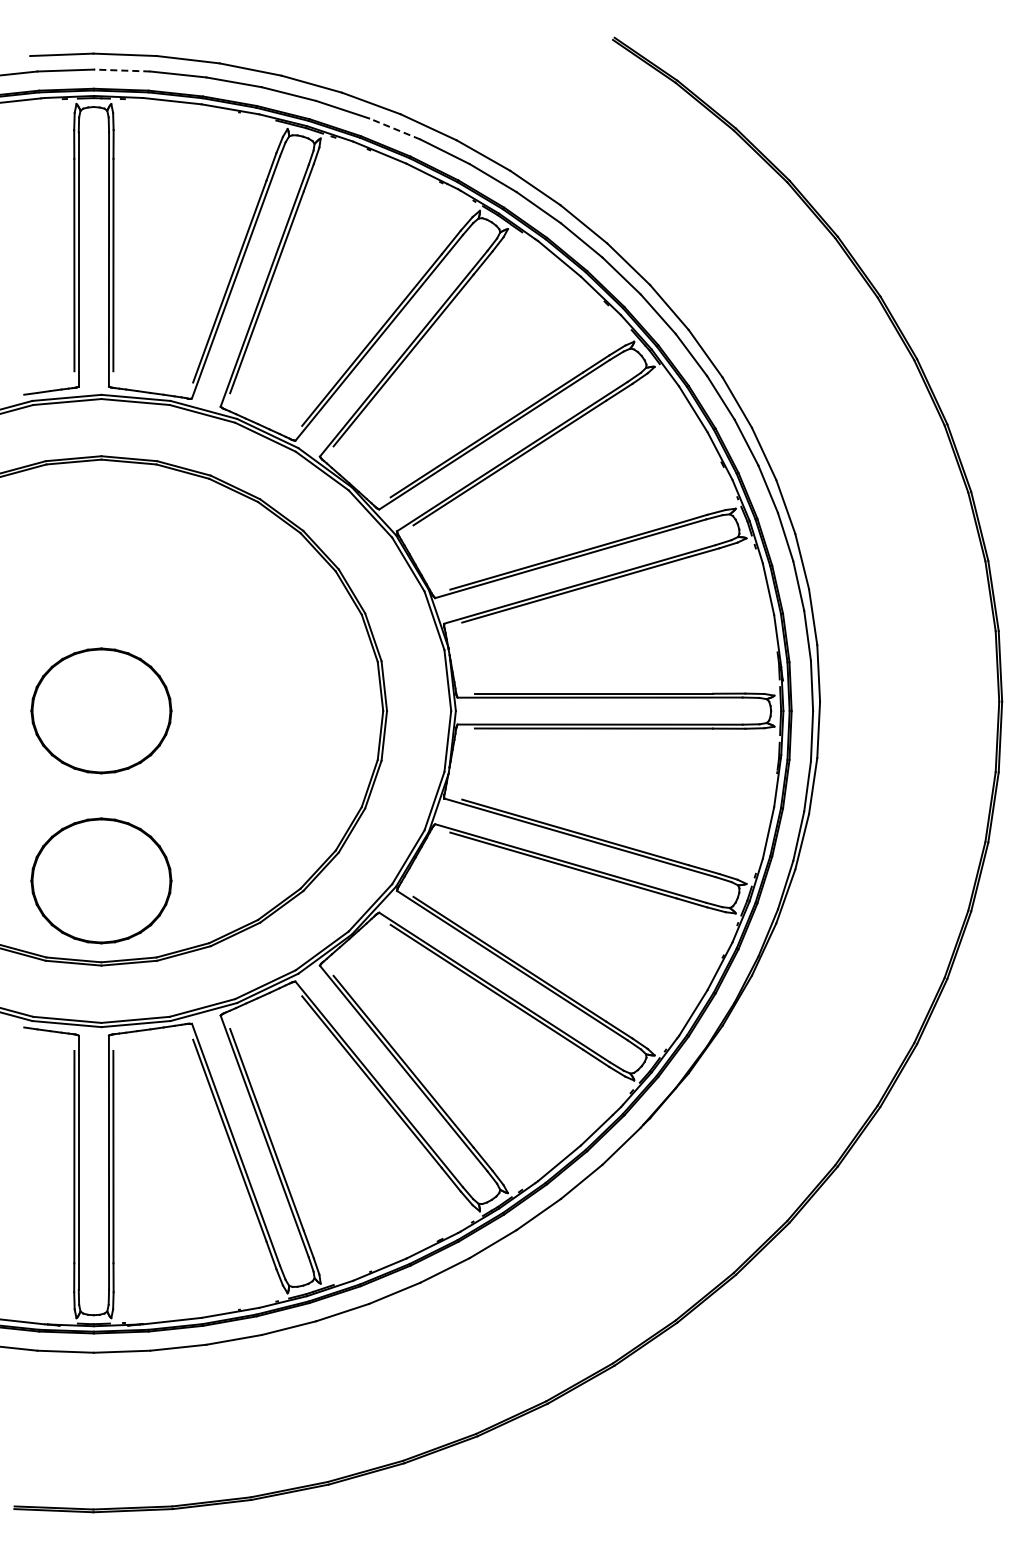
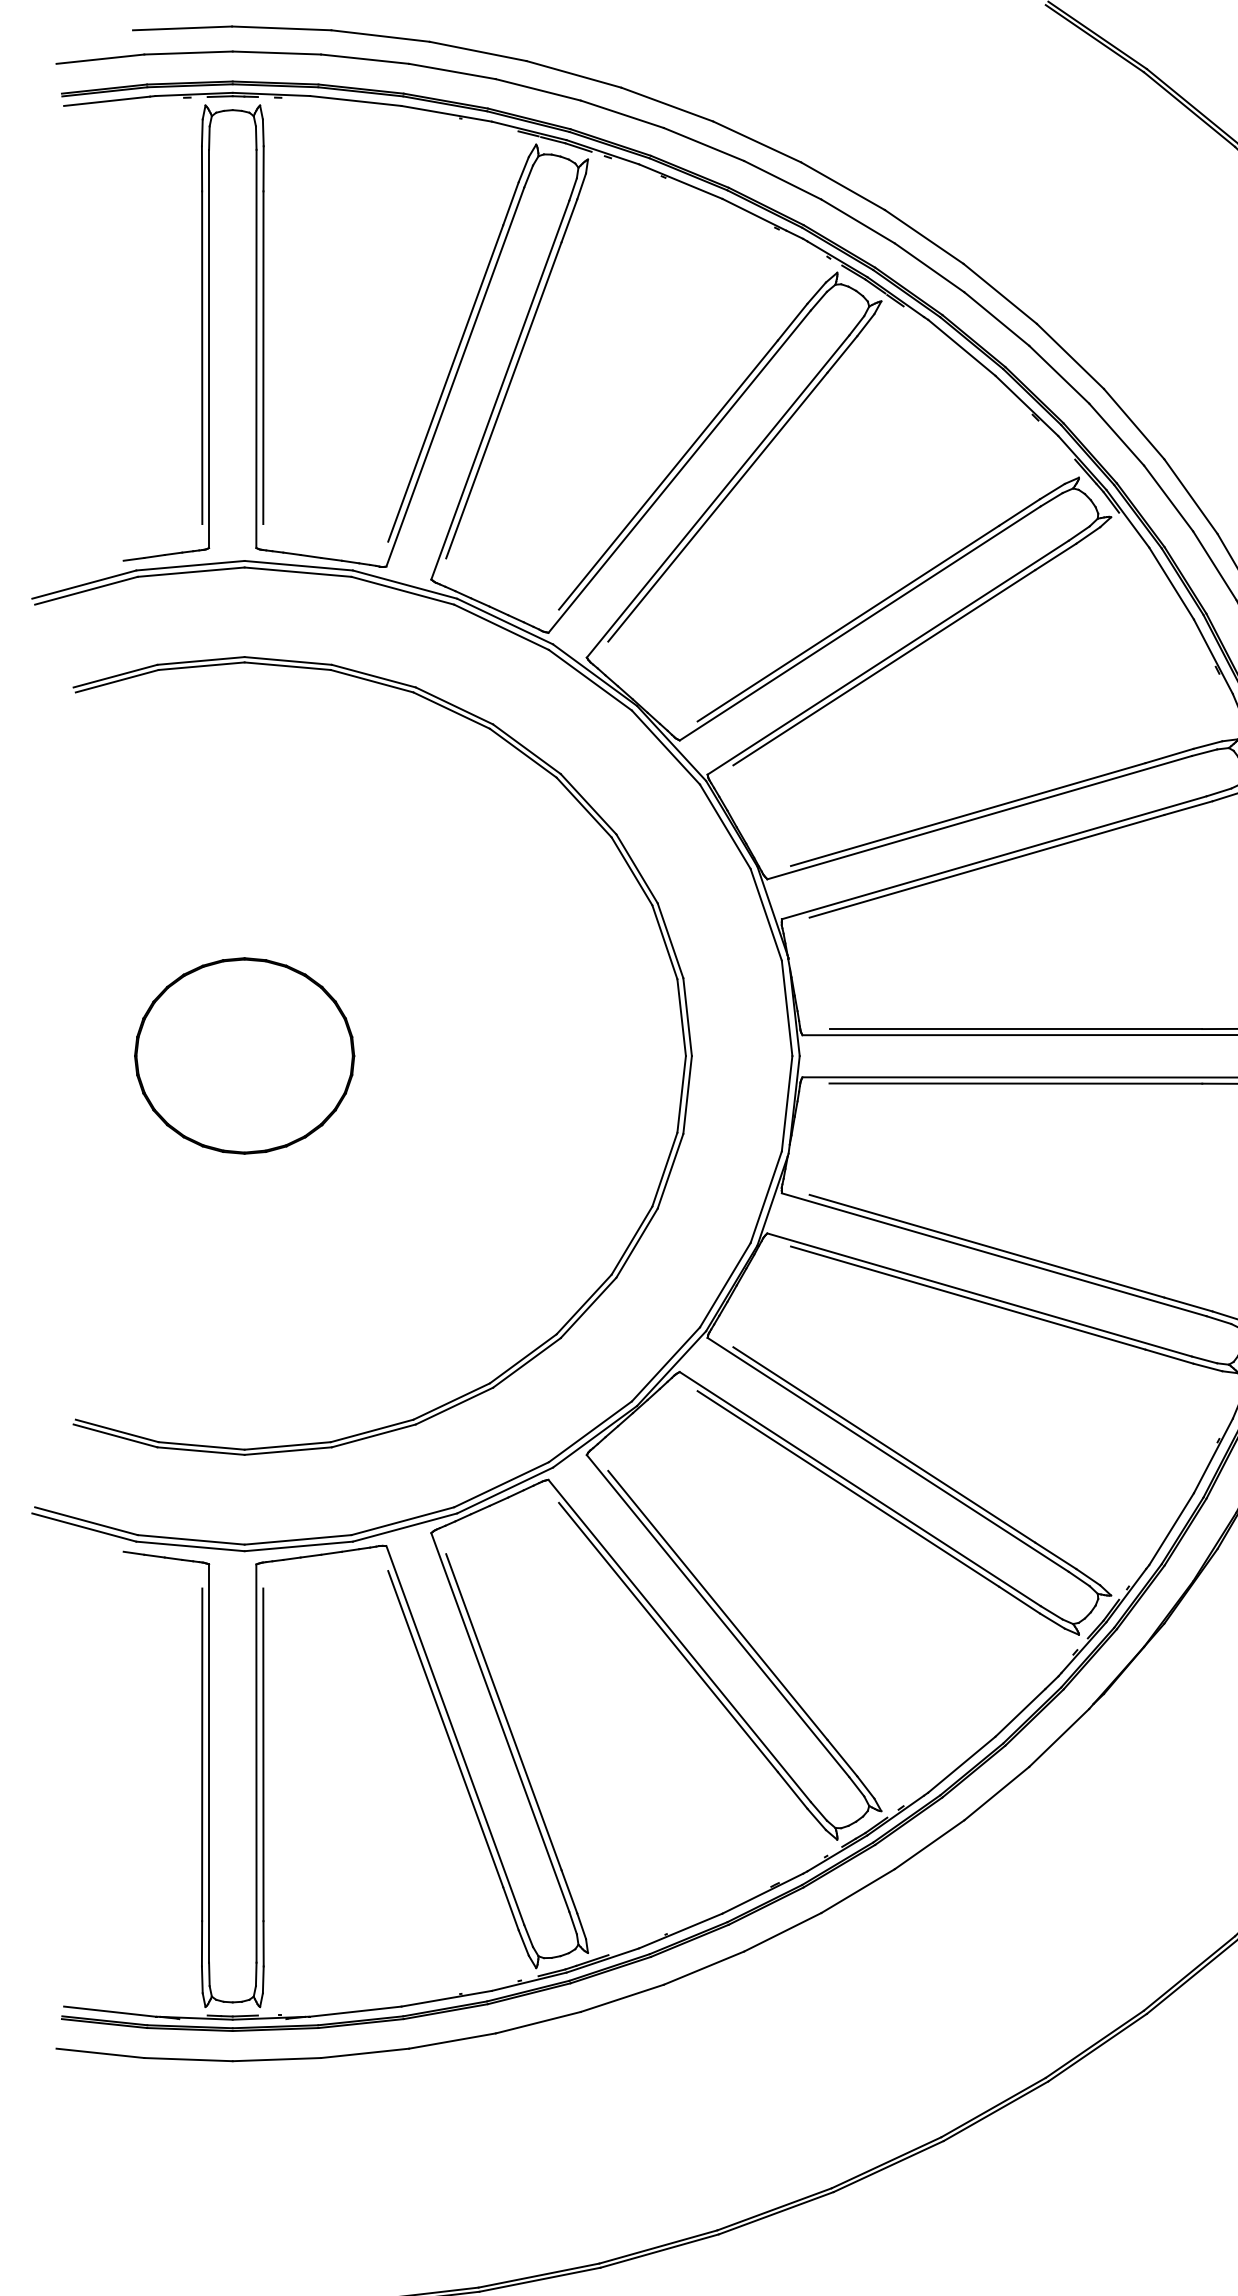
line: (121, 70) -> (276, 52), dashed -> solid
line: (394, 128) -> (703, 143), dashed -> solid
part: (101, 880) -> (244, 1321), removed

